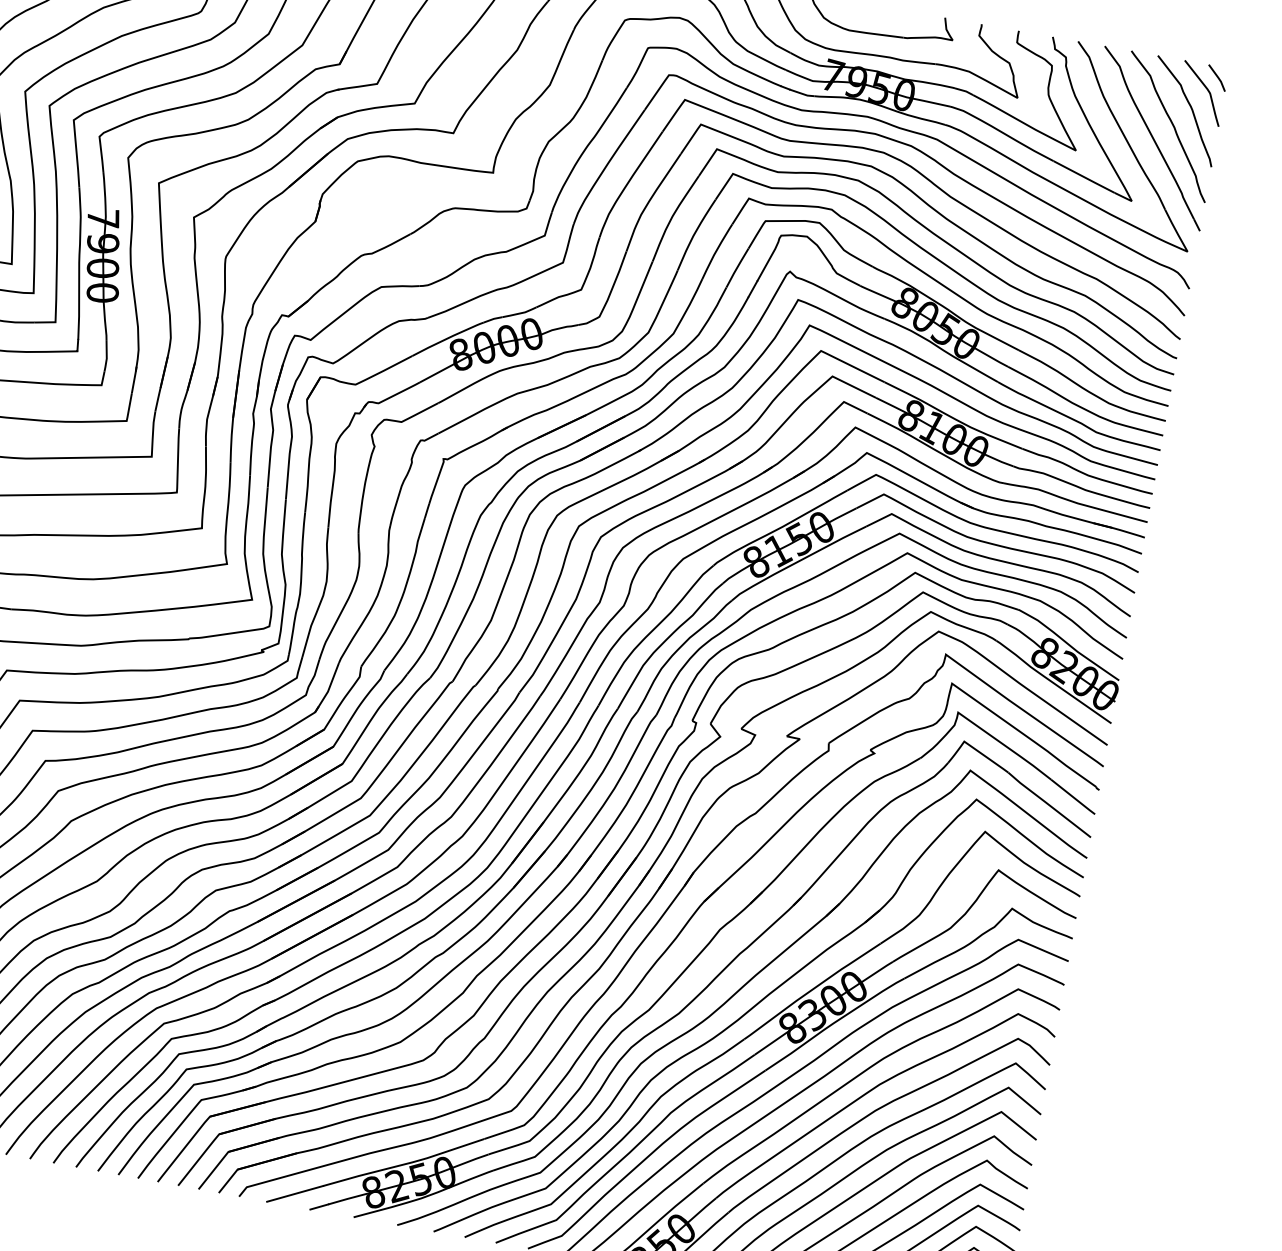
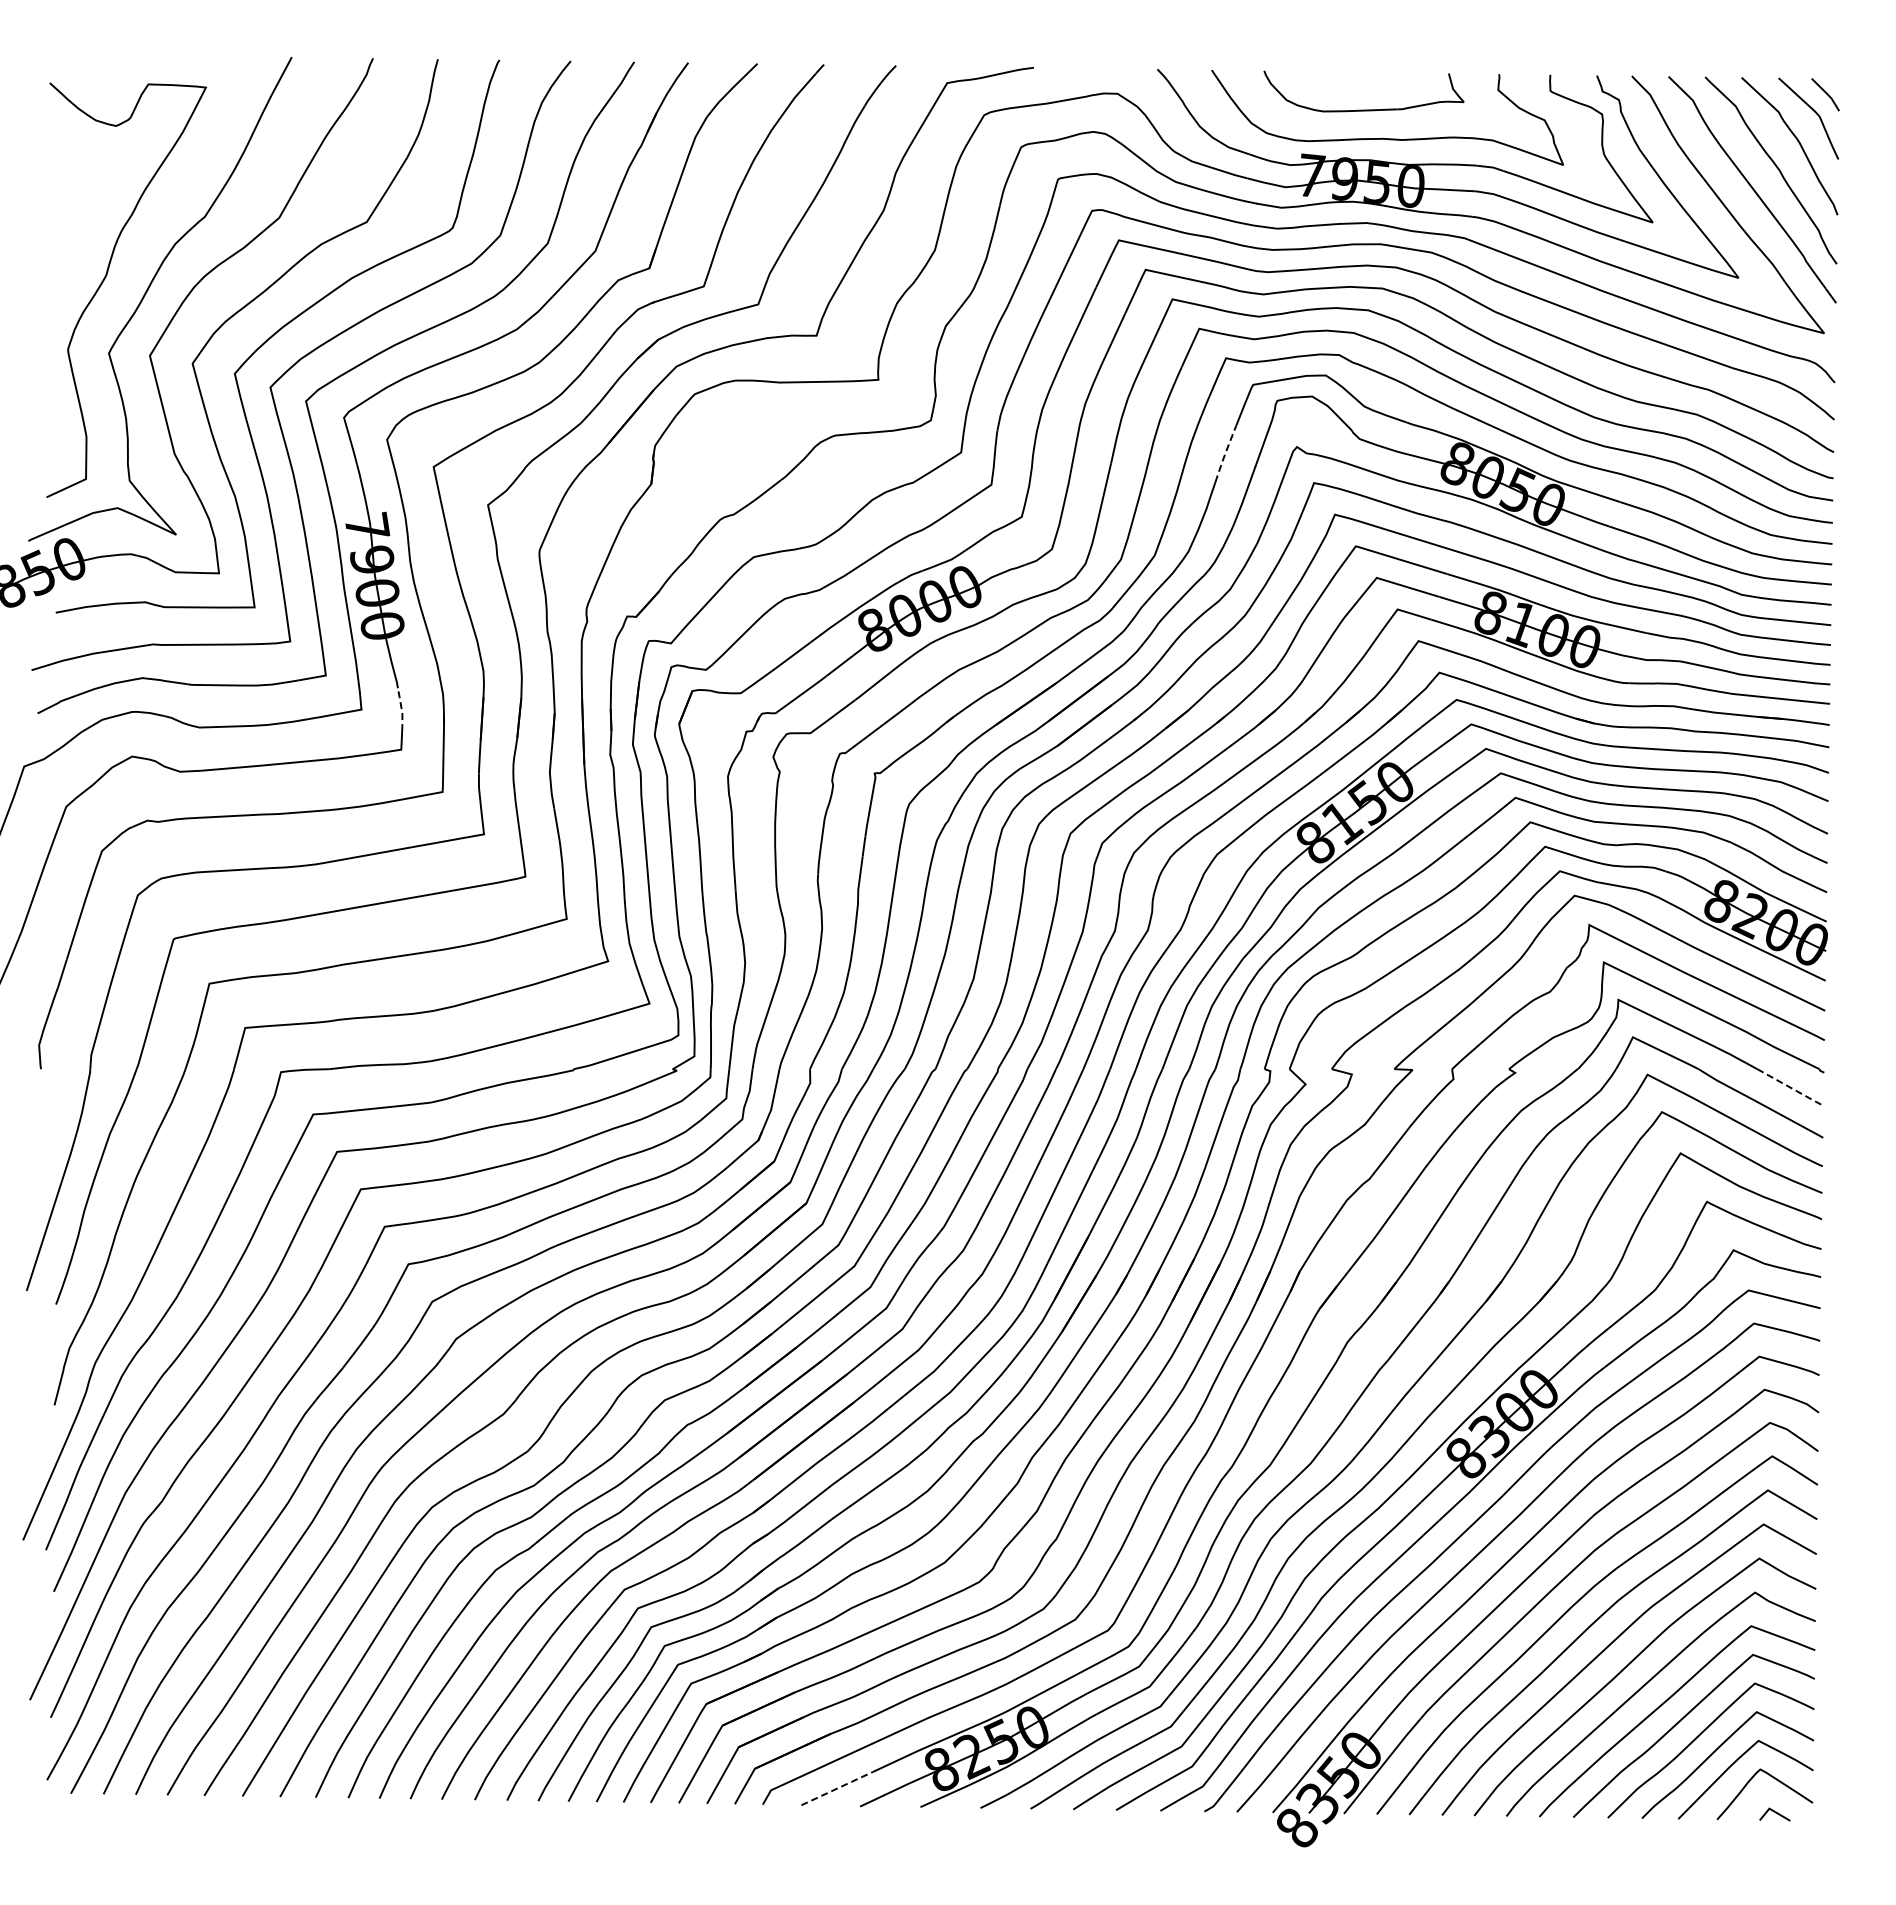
line: (737, 267) -> (1225, 453), solid -> dashed
line: (106, 356) -> (401, 710), solid -> dashed
line: (1073, 797) -> (1791, 1088), solid -> dashed
line: (295, 1193) -> (837, 1788), solid -> dashed

